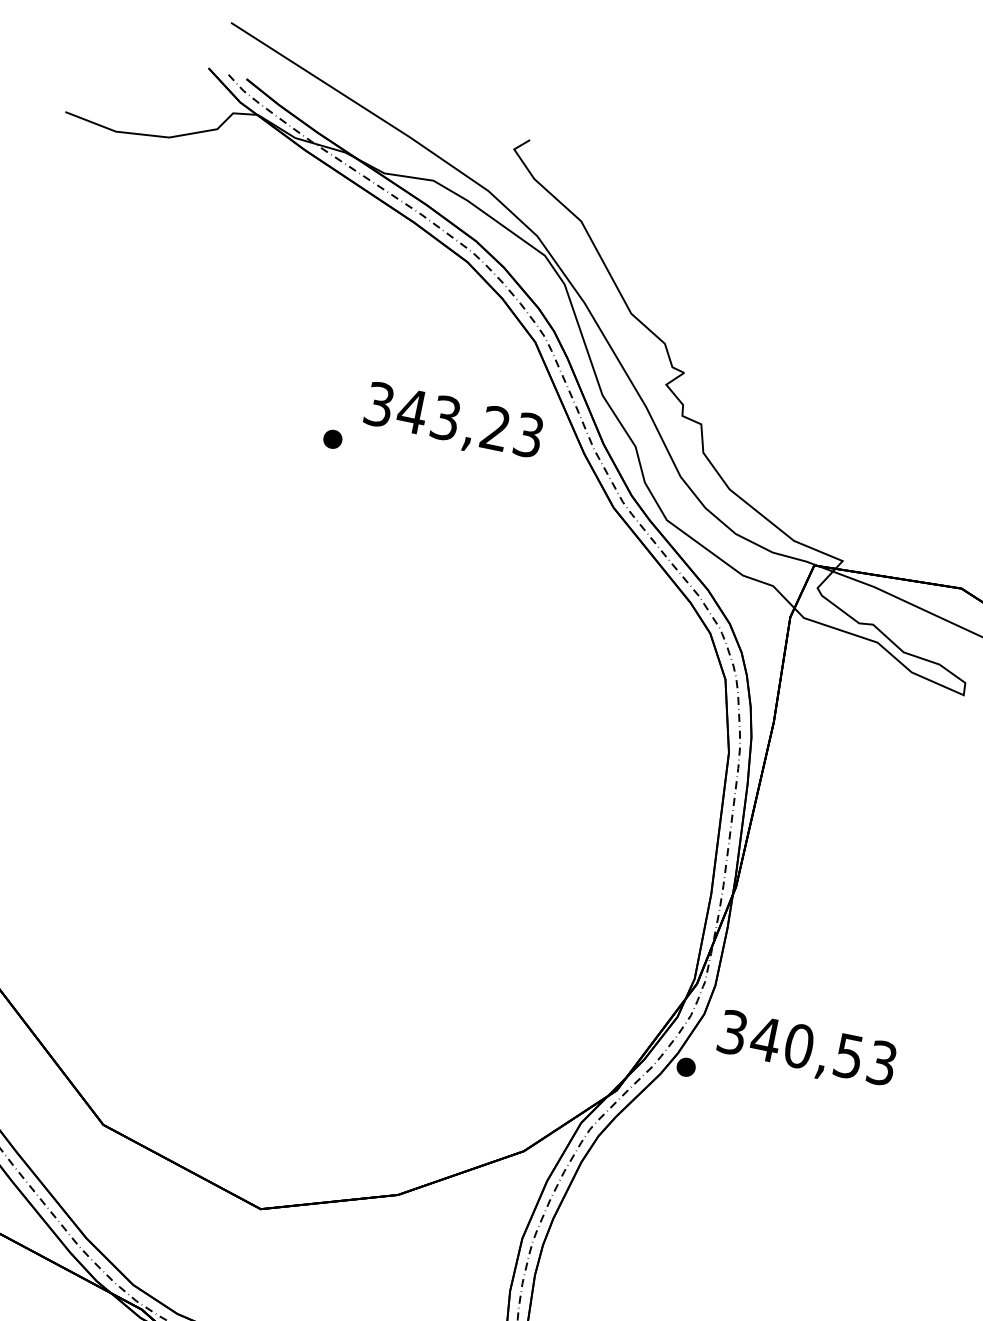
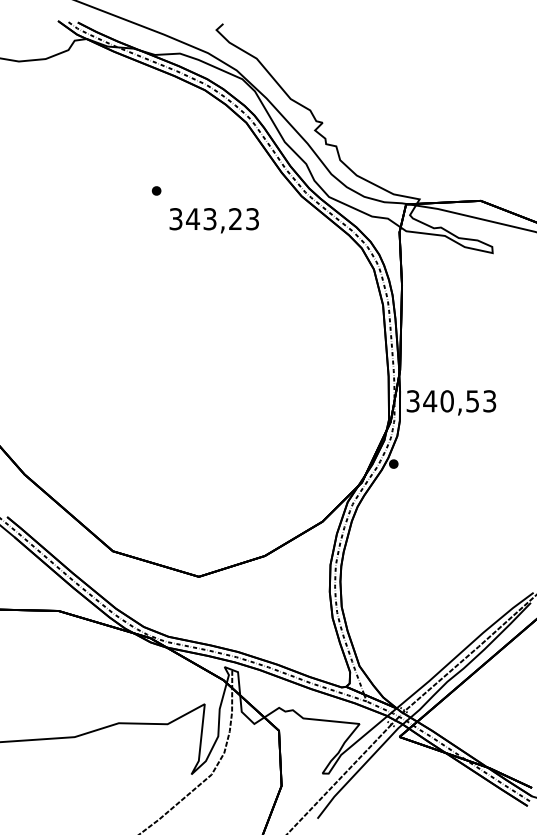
text: (452, 422) -> (213, 220), moved
text: (807, 1050) -> (451, 402), moved

